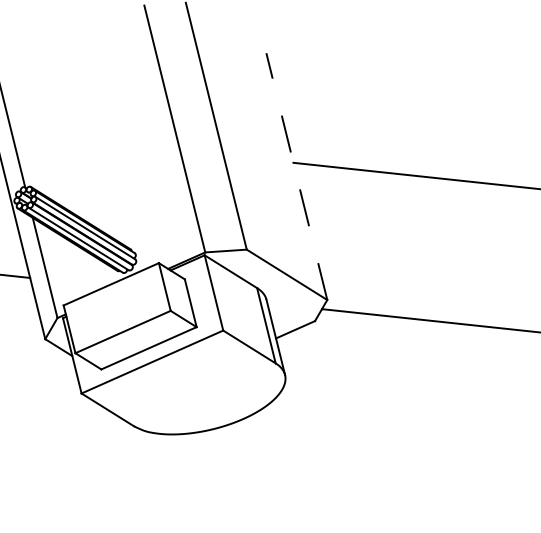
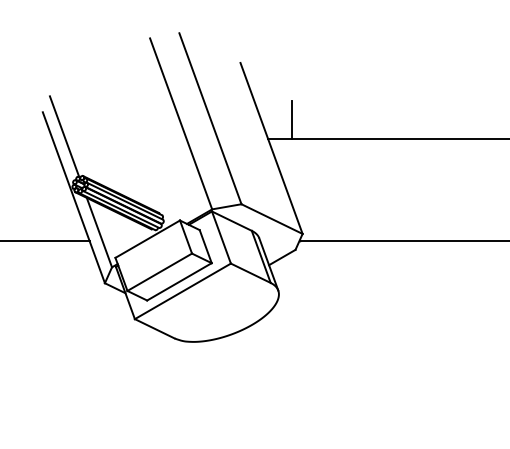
line: (330, 139) -> (292, 119), added
line: (296, 176) -> (271, 148), dashed -> solid

